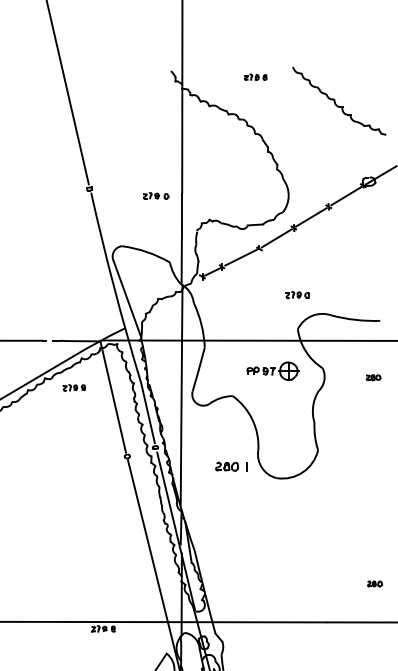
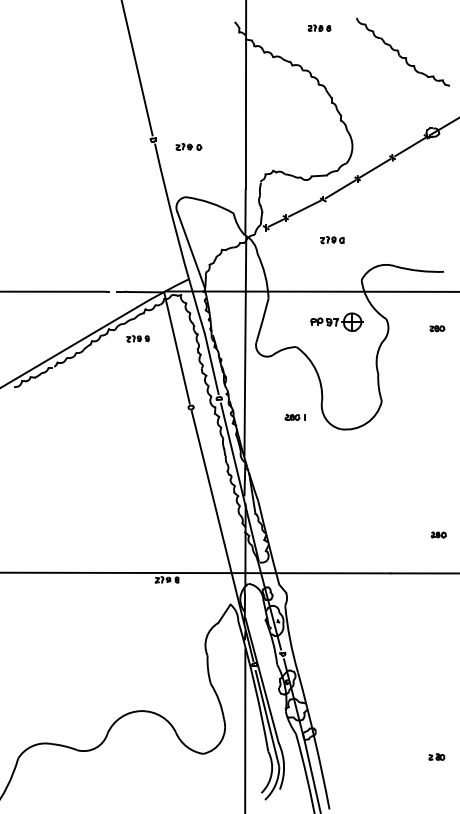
part: (155, 195) -> (188, 146), moved
part: (297, 295) -> (332, 240), moved
part: (230, 465) -> (294, 416), size x0.62

